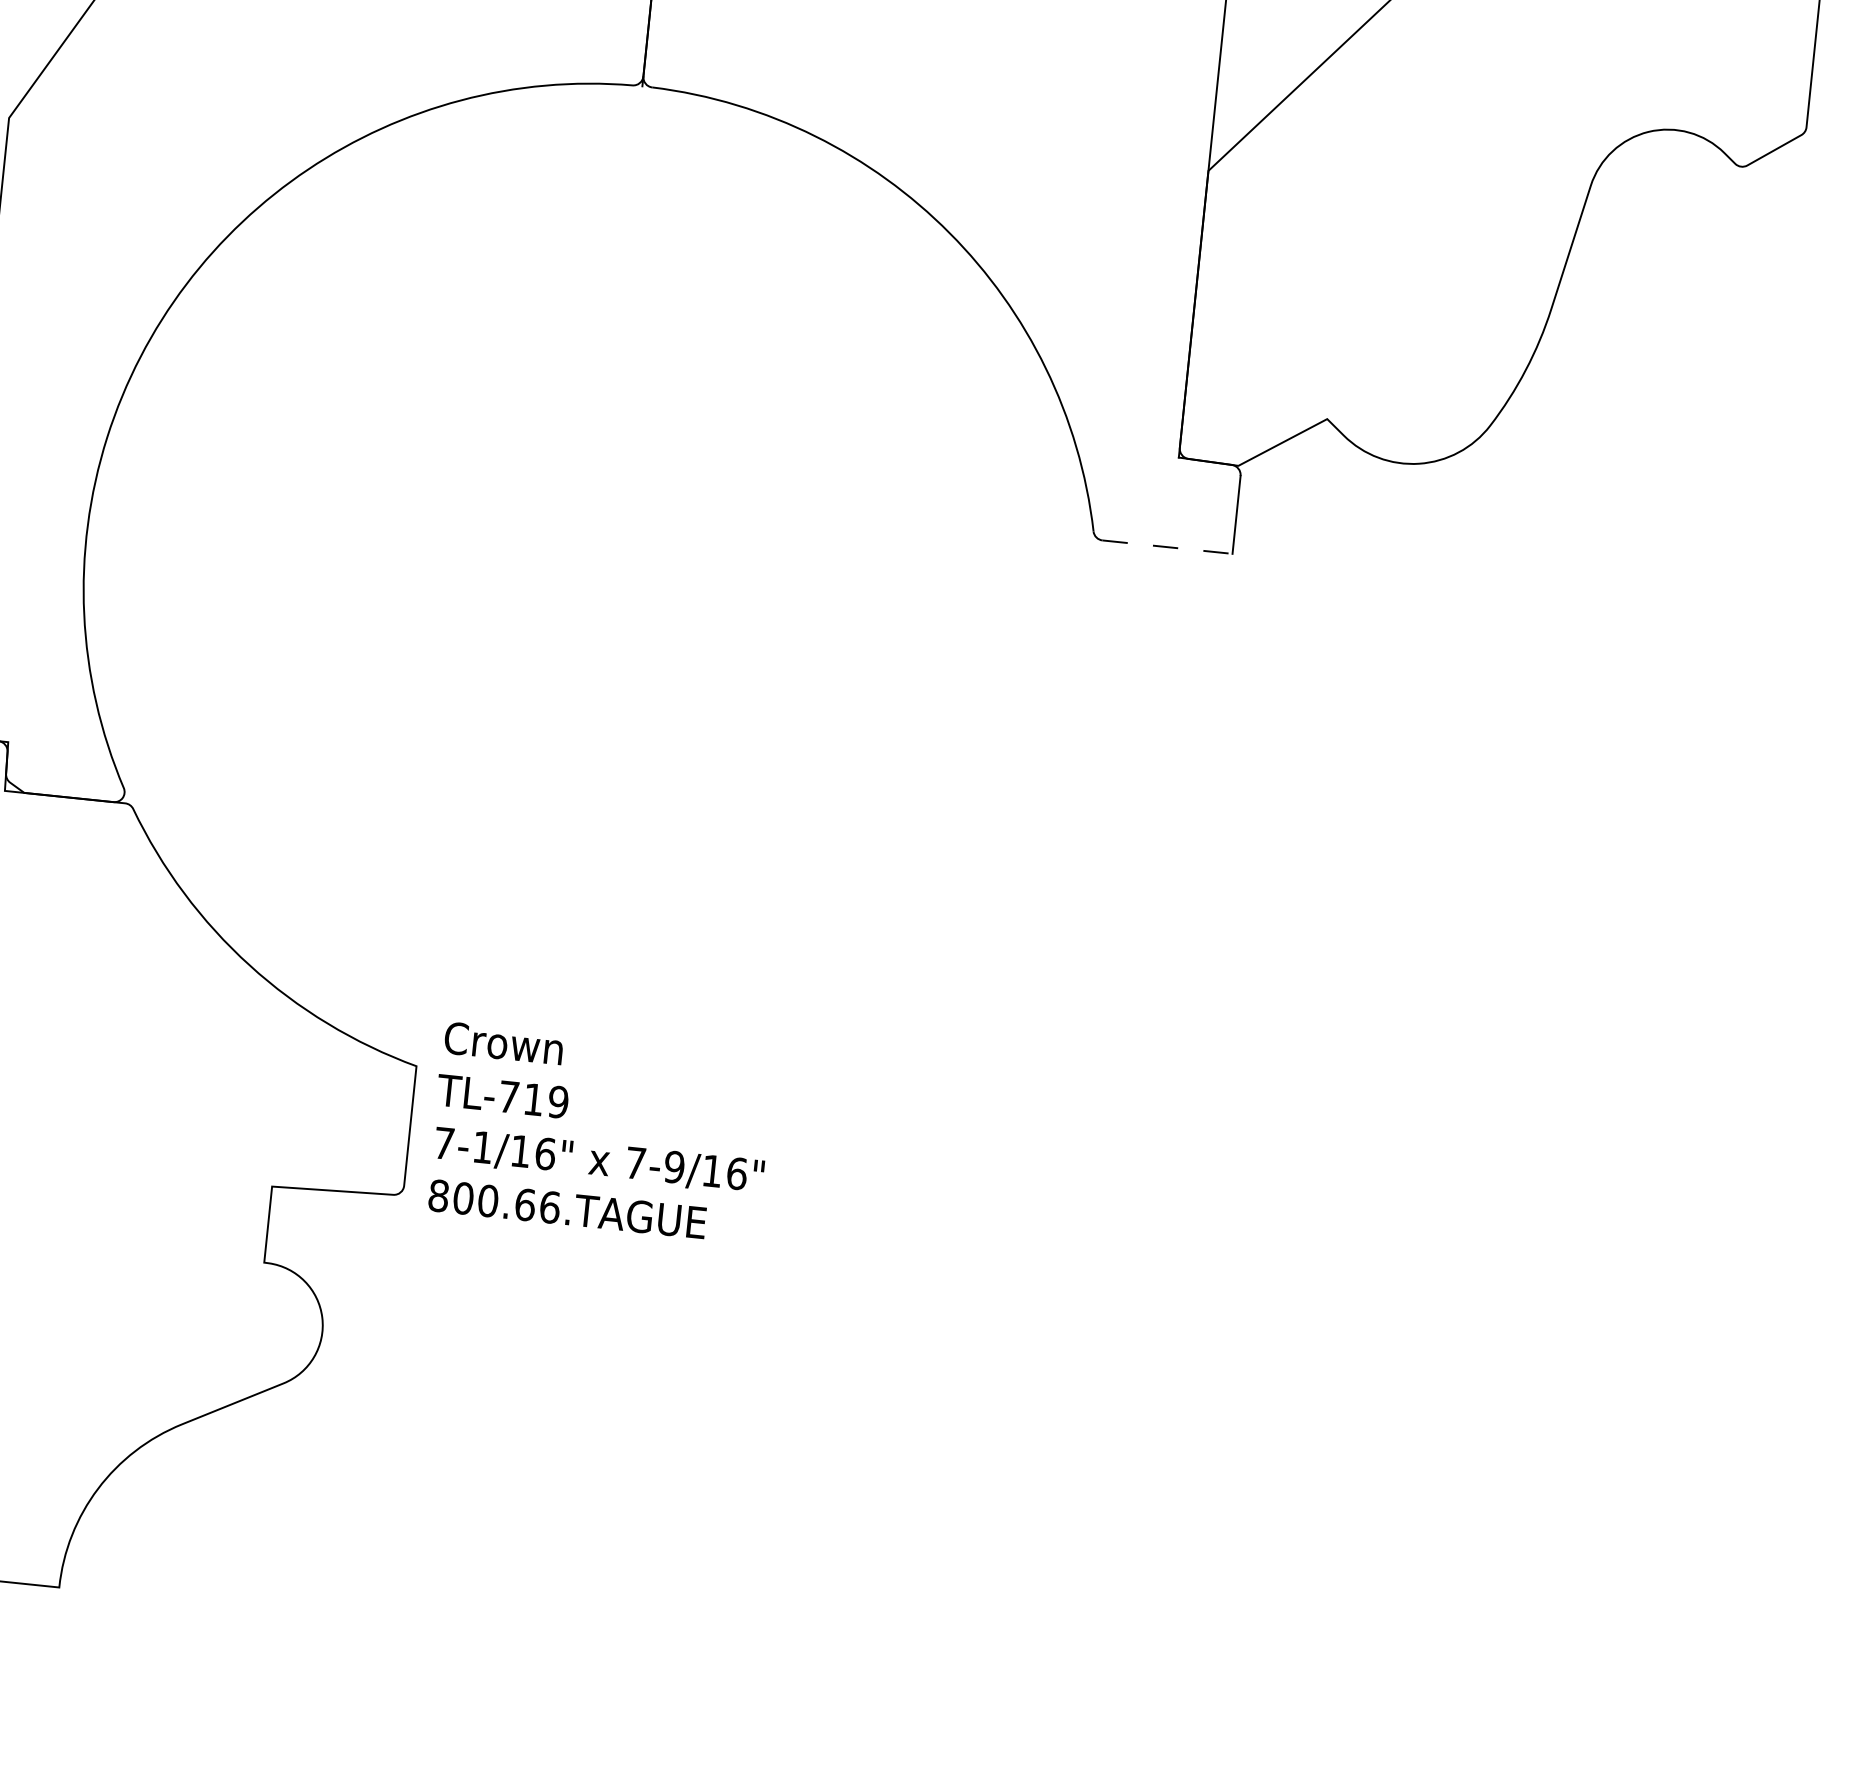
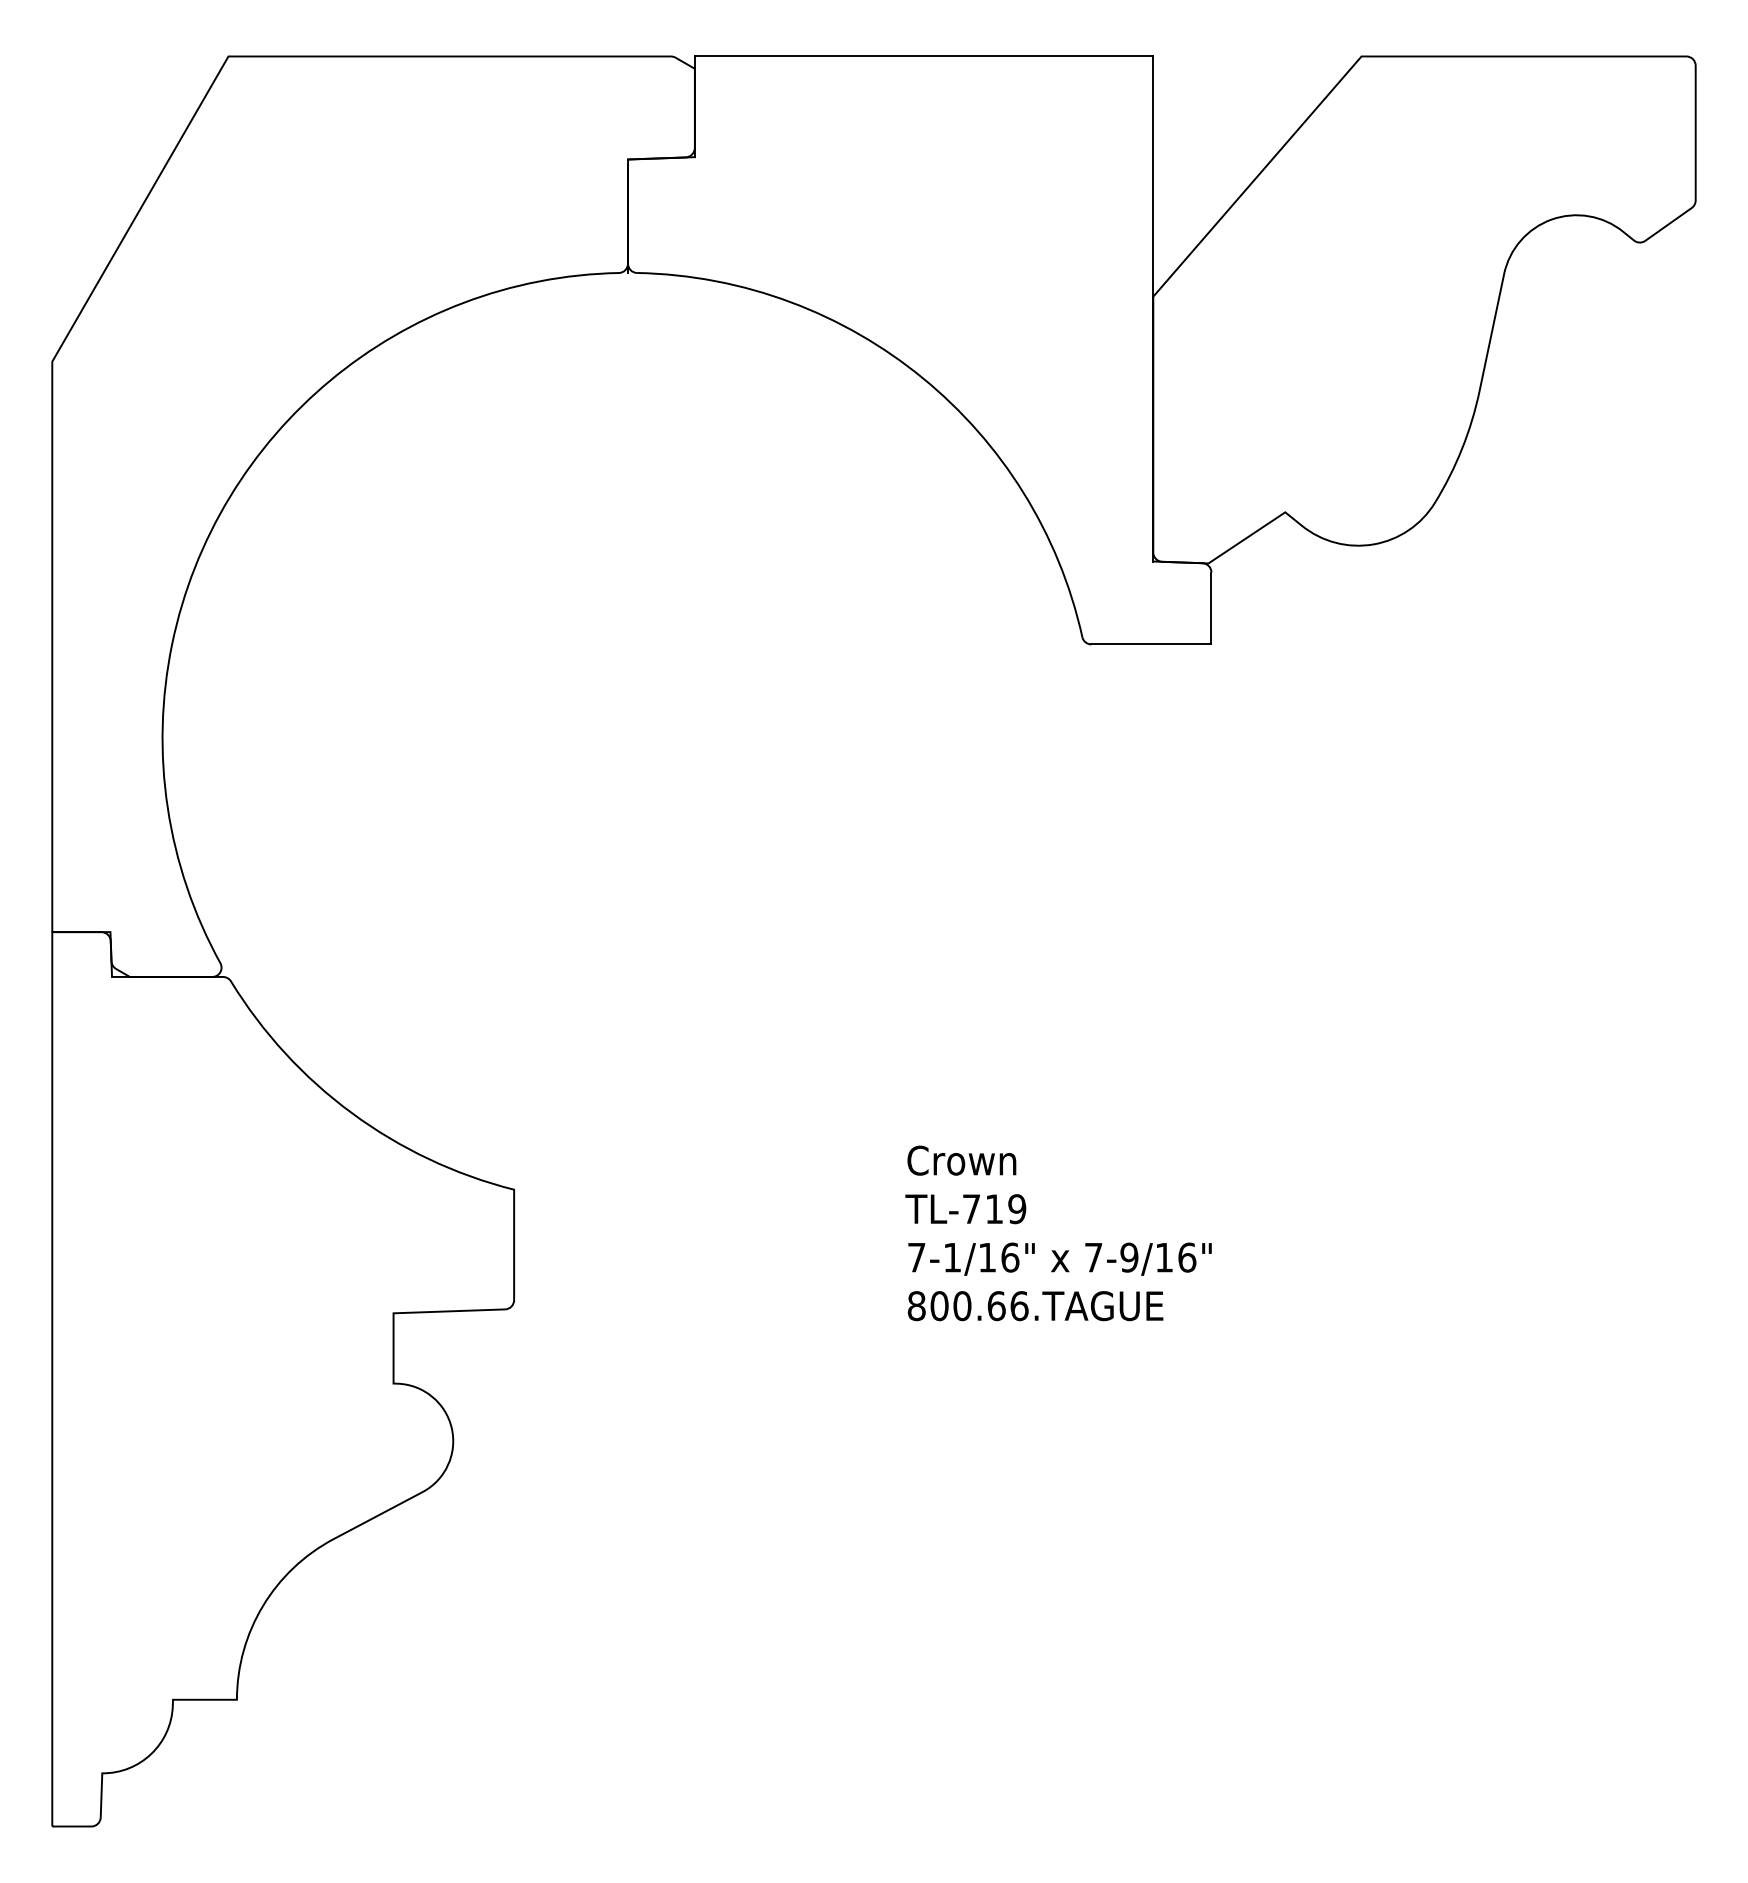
line: (1167, 547) -> (1151, 644), dashed -> solid
text: (600, 1133) -> (1058, 1233), moved

